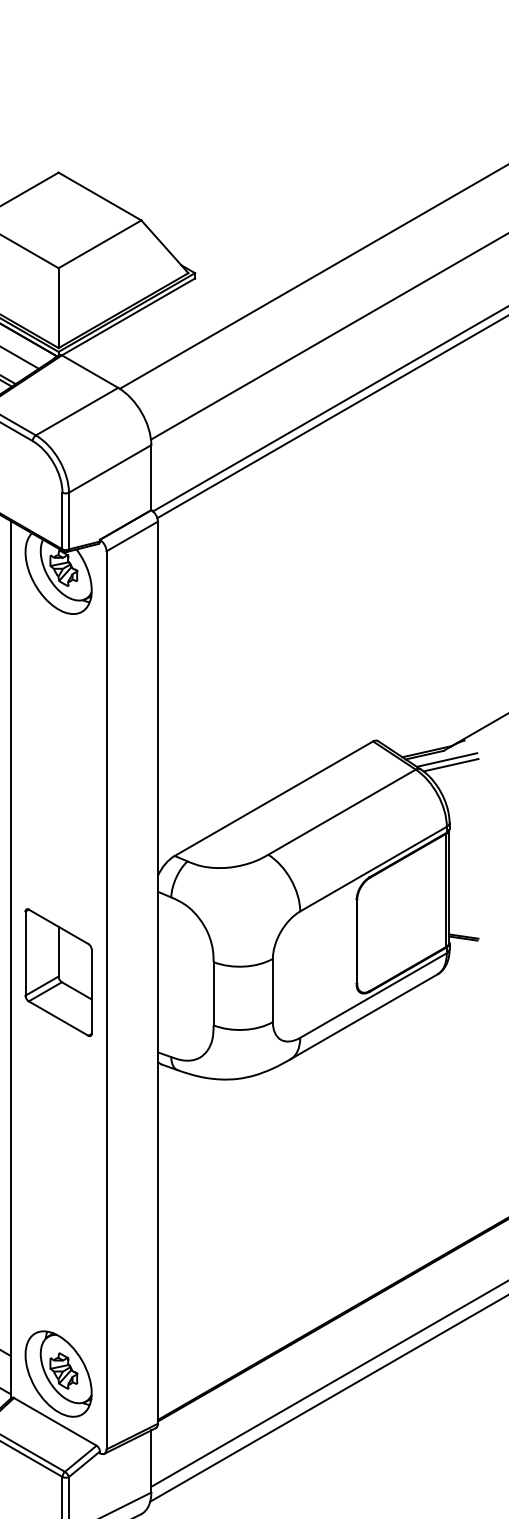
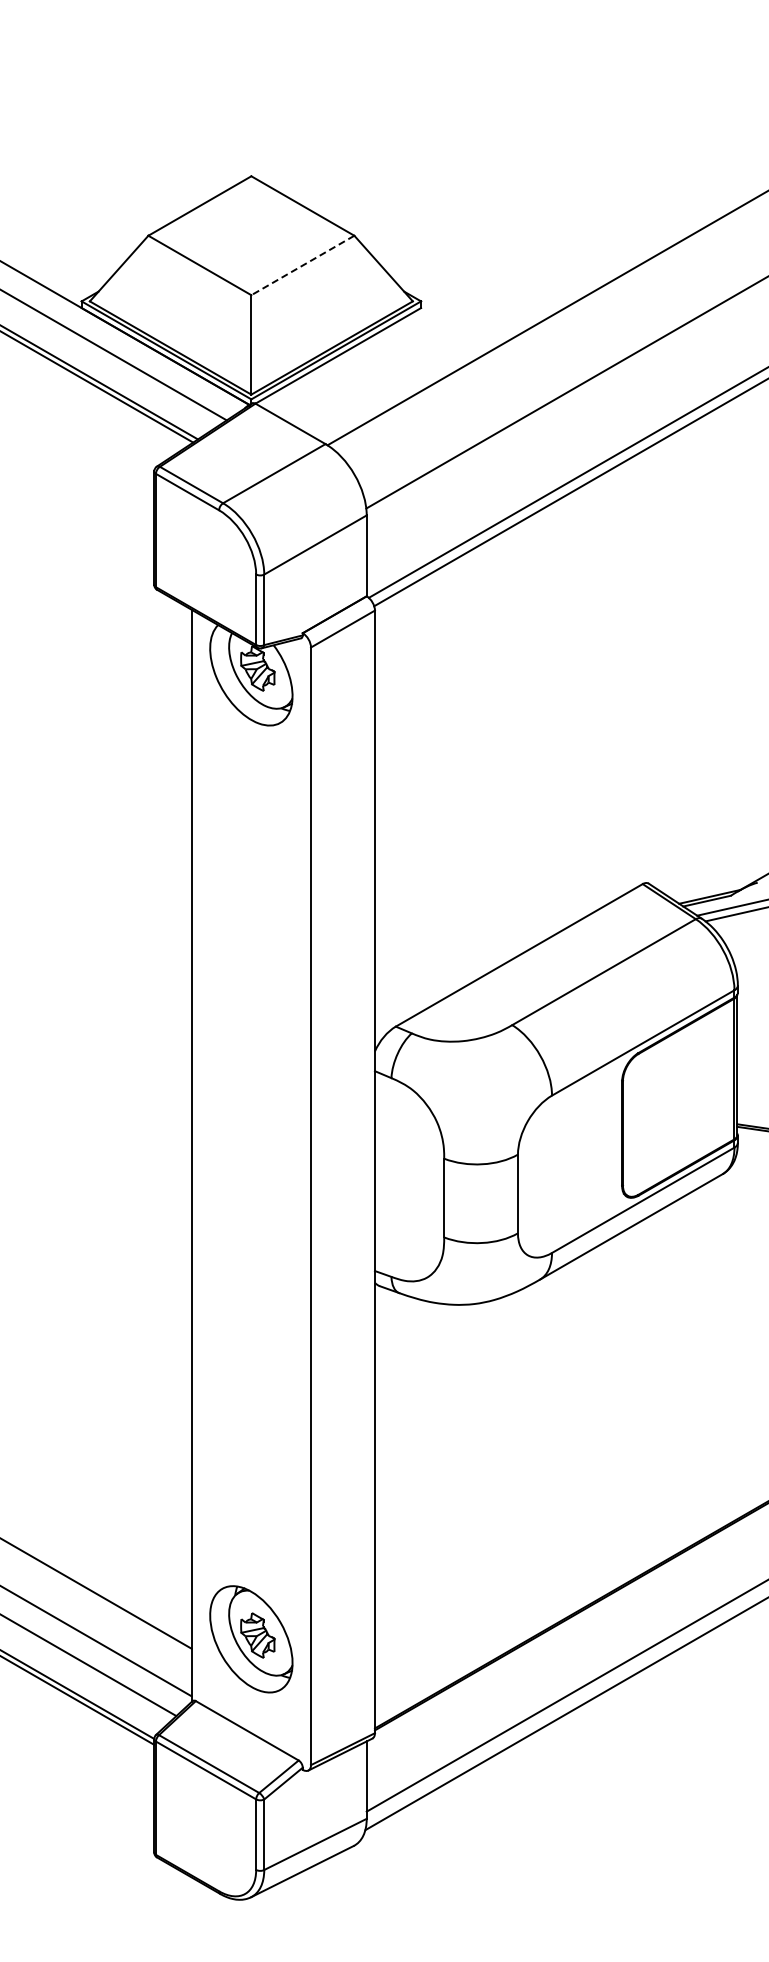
line: (99, 244) -> (302, 265), solid -> dashed
part: (58, 972) -> (251, 1171), removed
part: (58, 1374) -> (251, 1639), moved

